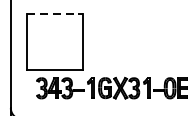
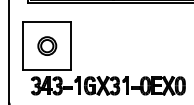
line: (55, 14) -> (47, 22), dashed -> solid
part: (55, 41) -> (47, 45), added

